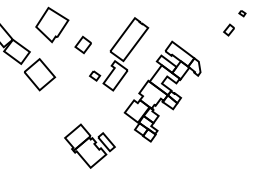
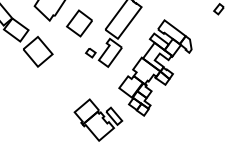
part: (83, 44) -> (79, 22), size x1.67
part: (89, 145) -> (97, 119), moved

